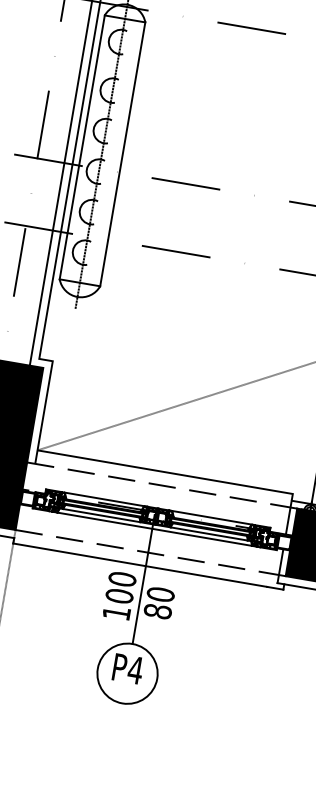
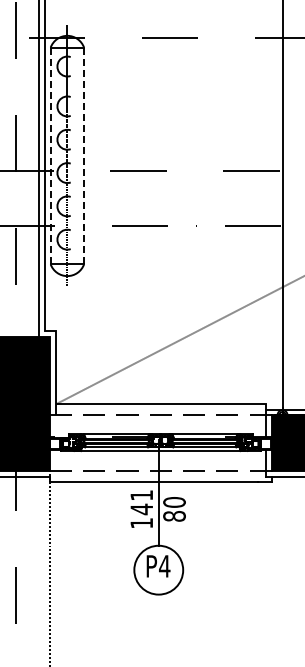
line: (81, 147) -> (50, 156), solid -> dashed
line: (123, 155) -> (84, 156), solid -> dashed
text: (120, 587) -> (141, 502), 100 -> 141

